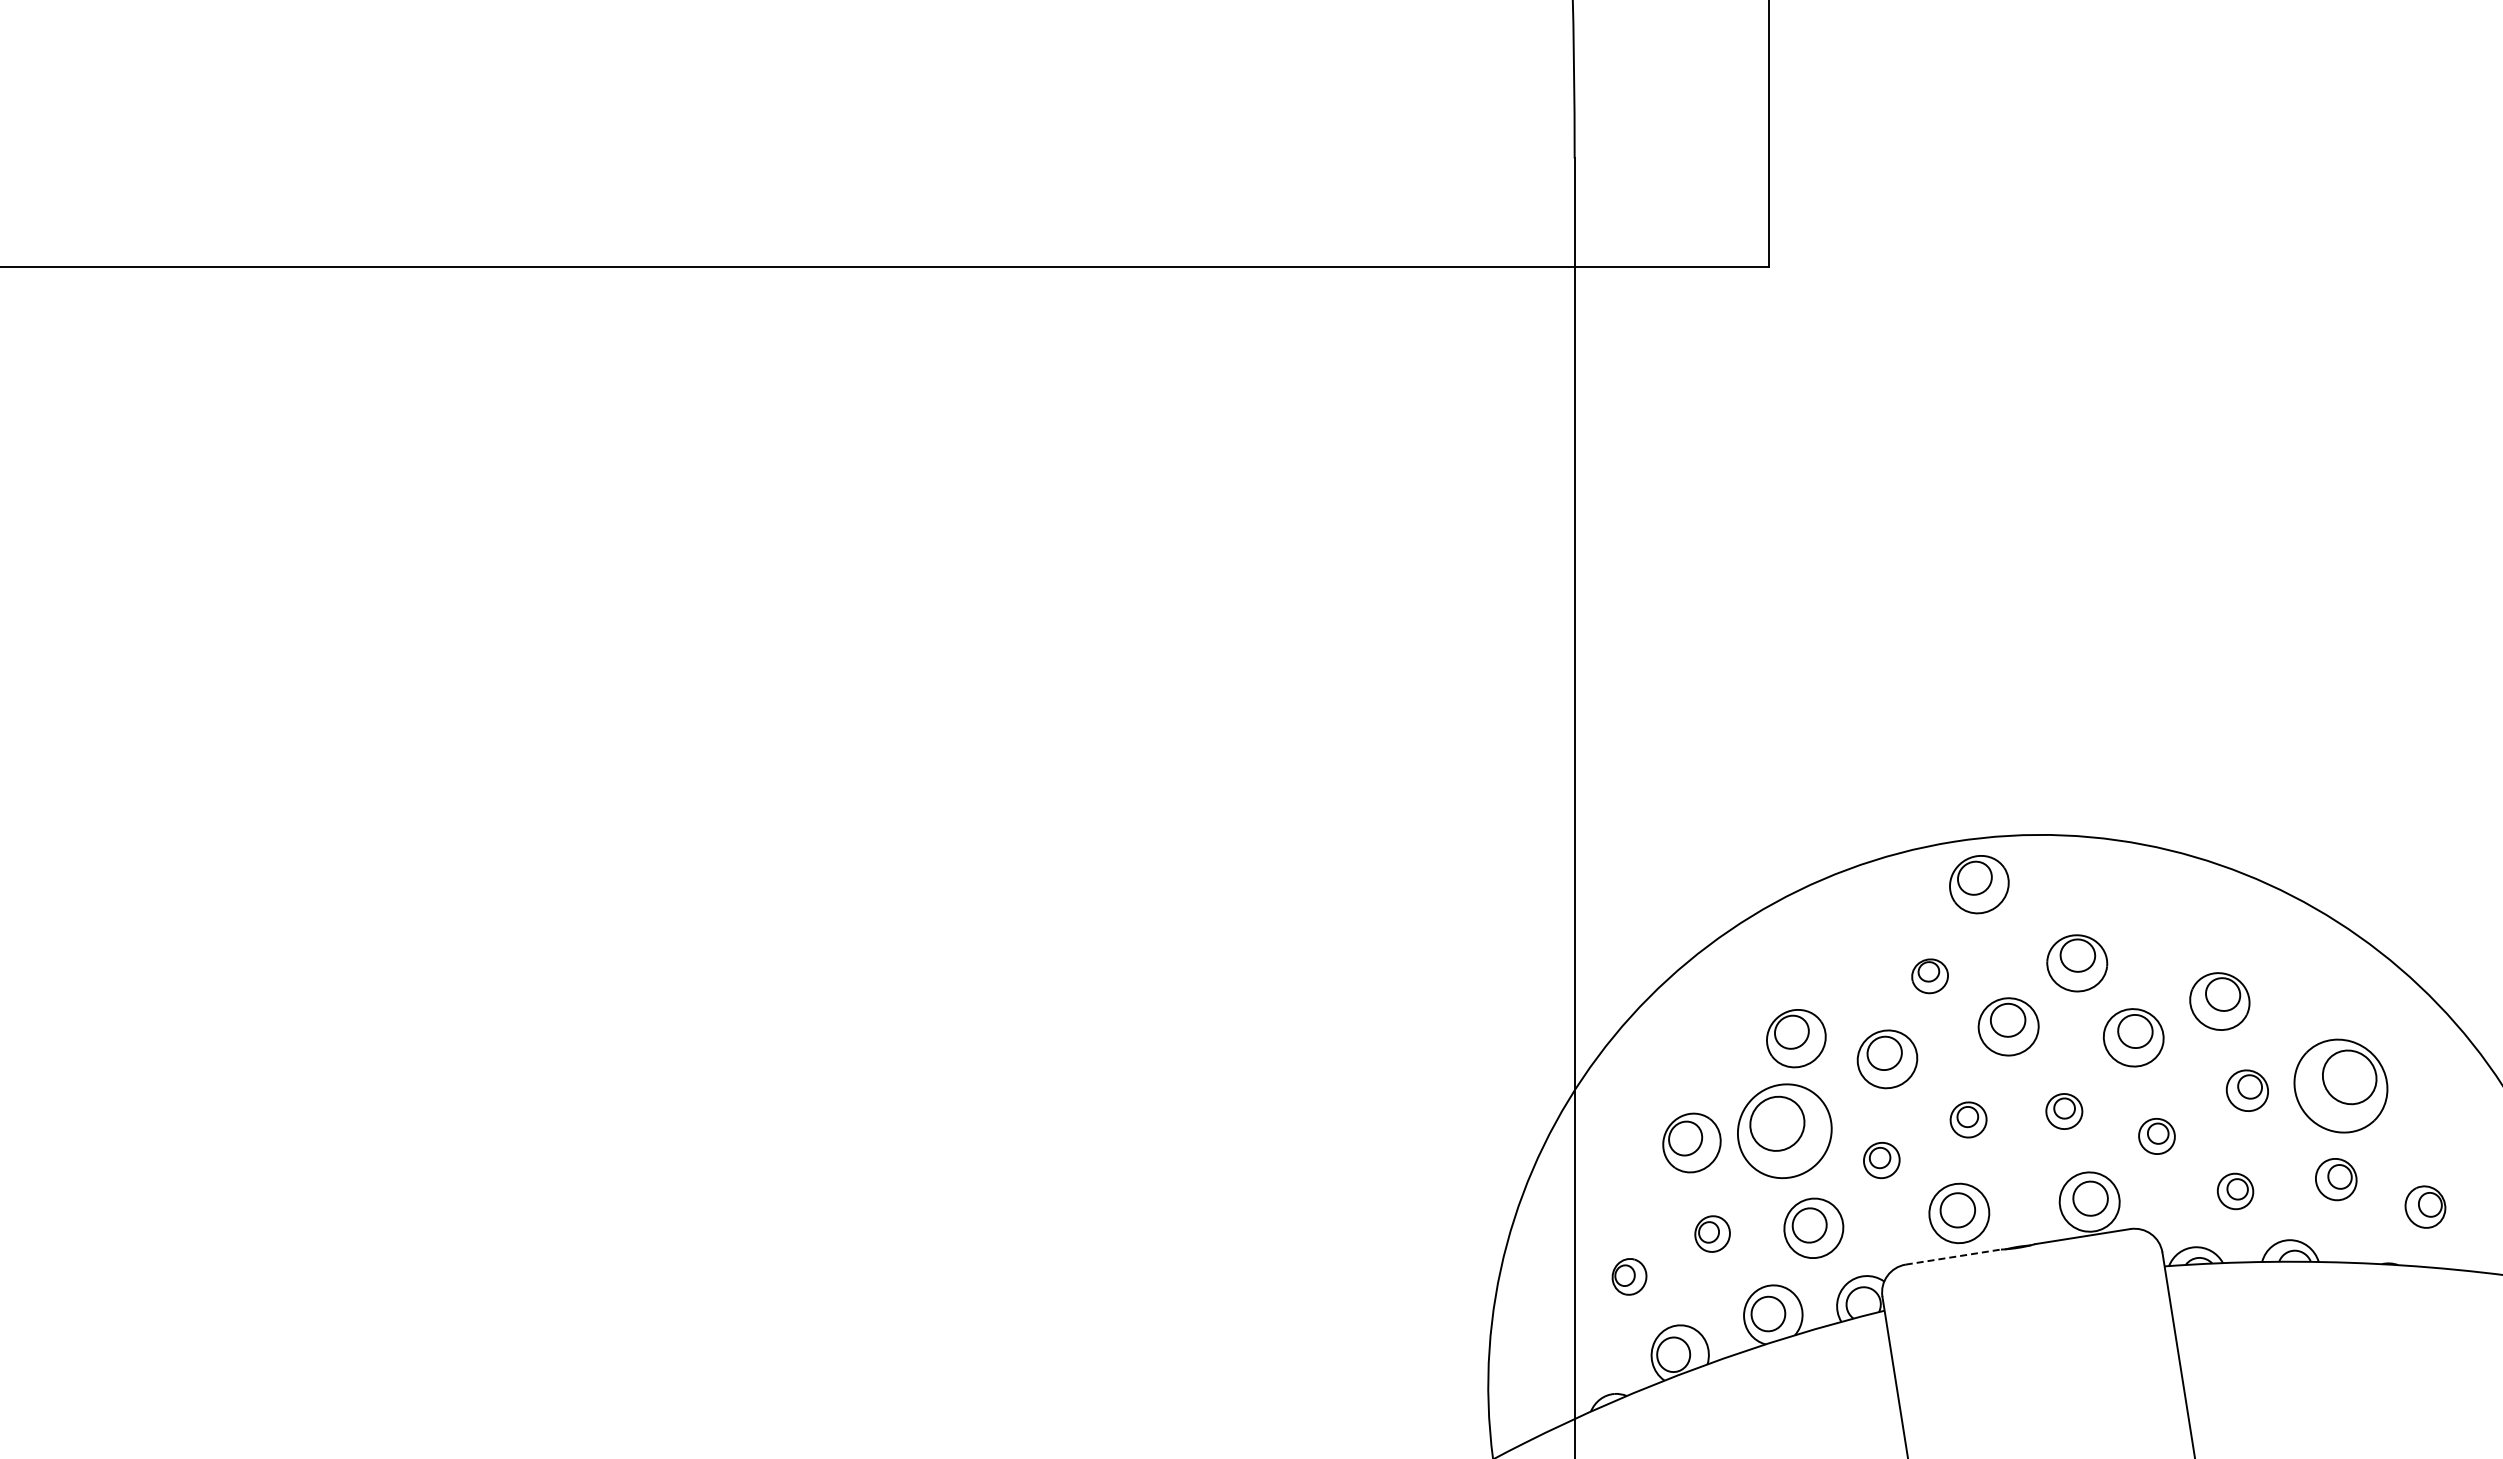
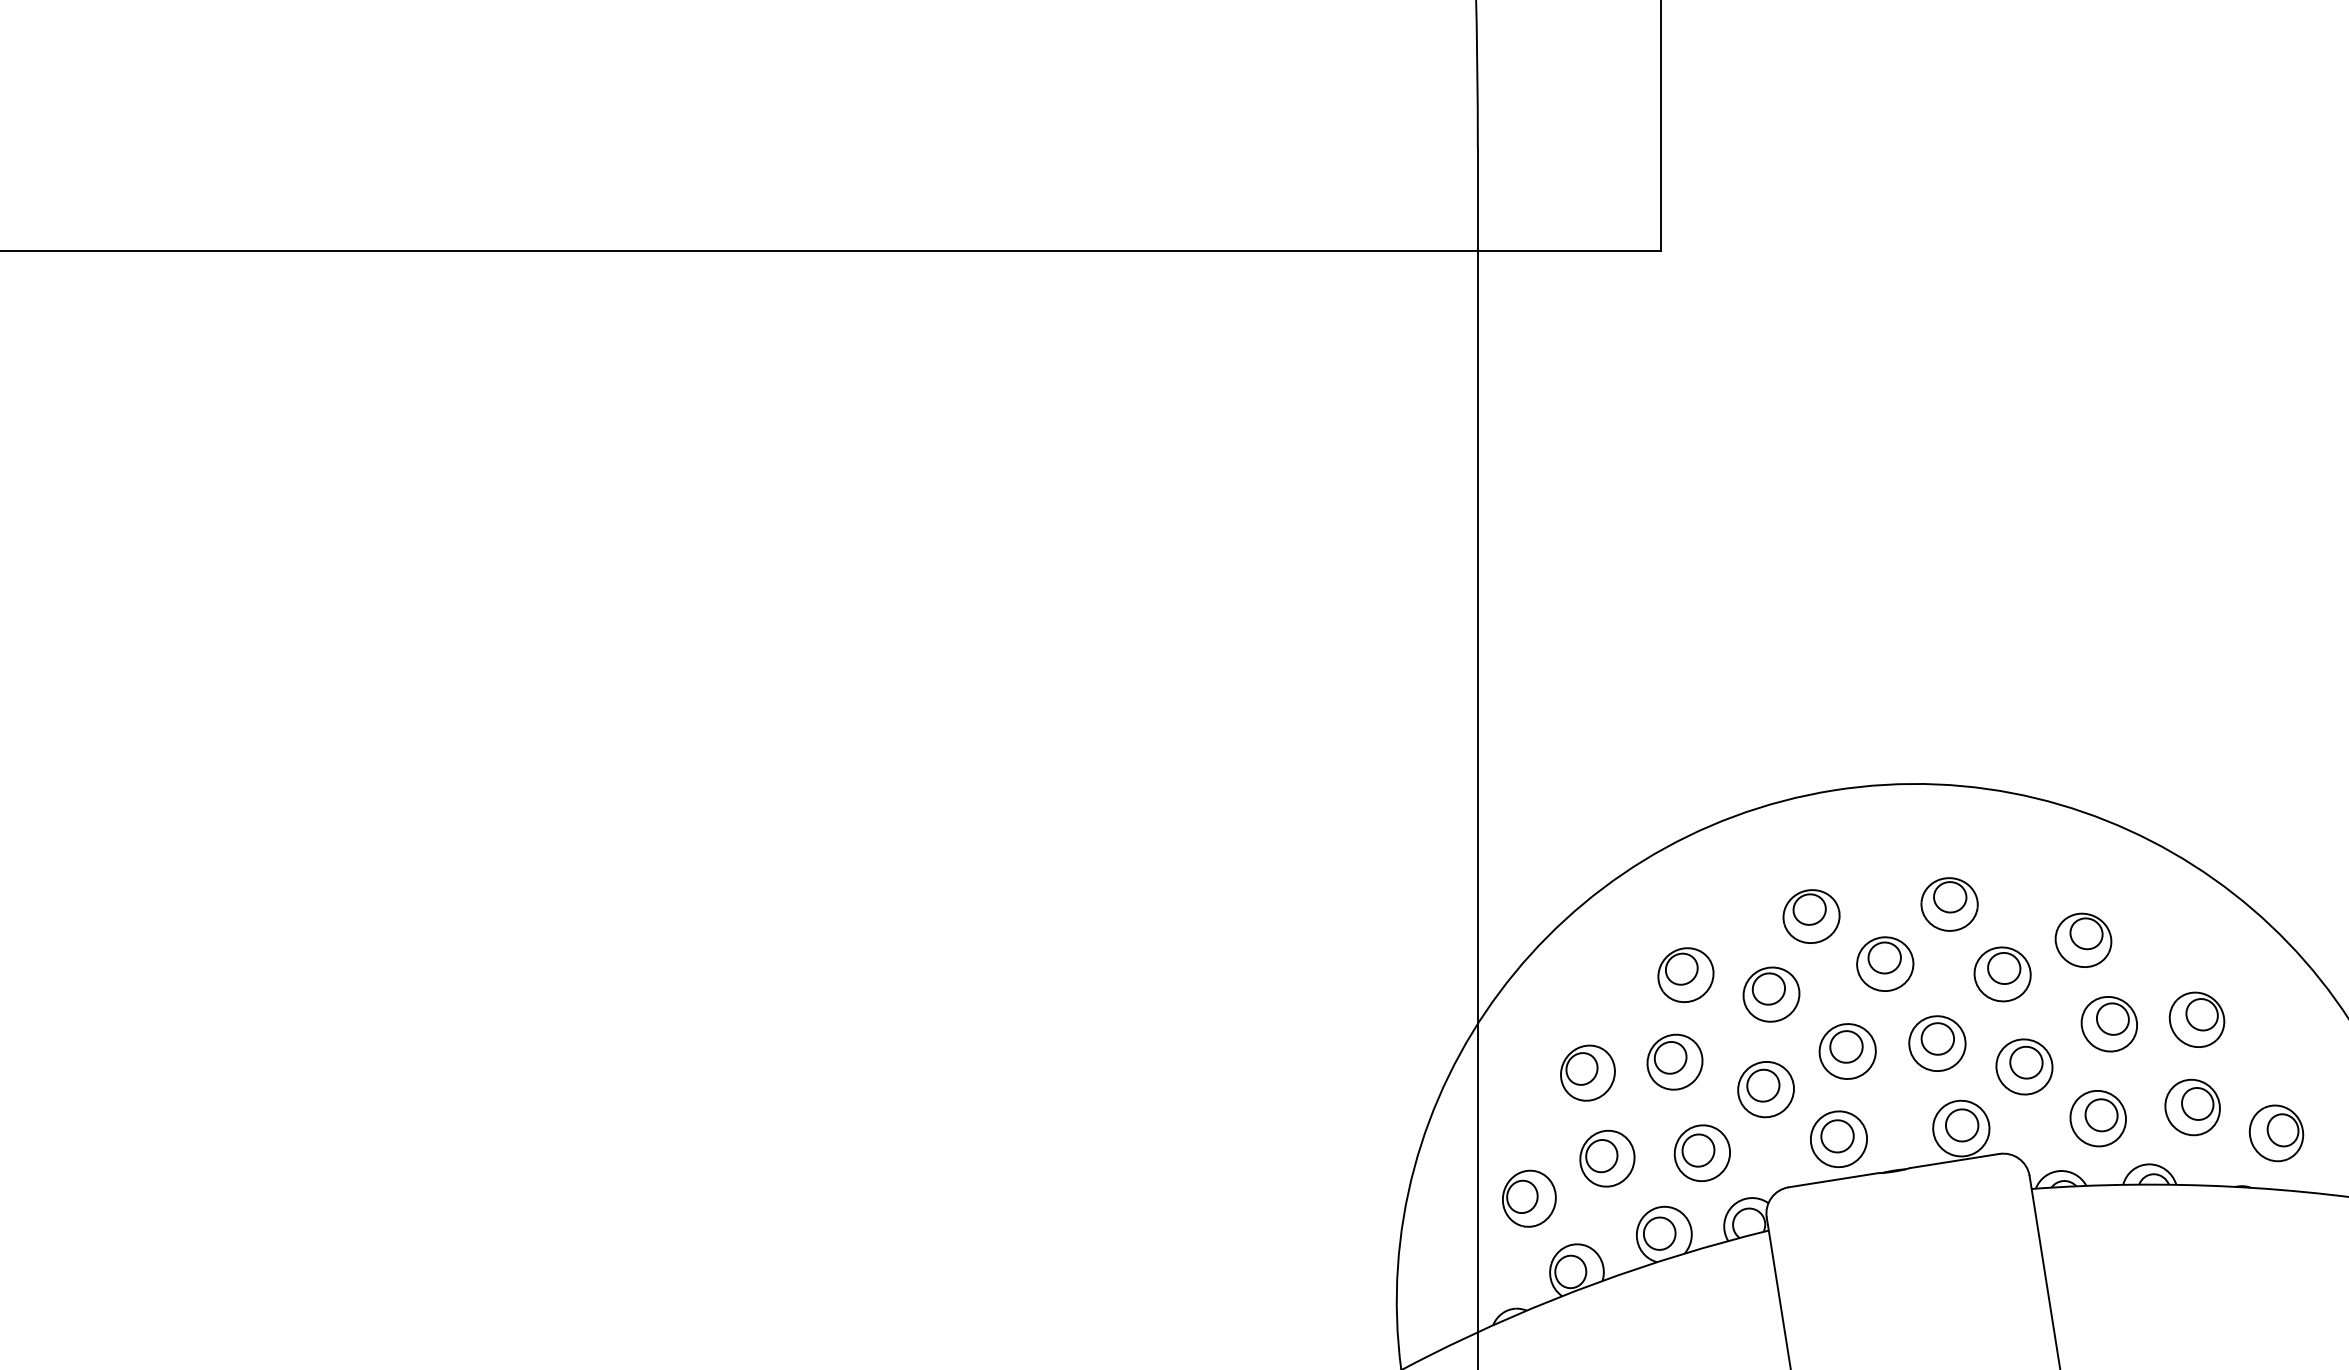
part: (1979, 884) -> (1857, 830), removed
part: (1929, 976) -> (1810, 916), size x1.67
part: (2340, 1086) -> (2196, 1020), size x0.62
part: (2247, 1090) -> (2109, 1023), size x1.43
part: (2064, 1111) -> (1937, 1043), size x1.67
part: (1968, 1119) -> (1847, 1051), size x1.67
part: (1784, 1131) -> (1674, 1062), size x0.62
part: (2156, 1136) -> (2024, 1067), size x1.67
part: (1881, 1160) -> (1765, 1089), size x1.67
part: (2336, 1179) -> (2192, 1107), size x1.43
part: (2235, 1191) -> (2098, 1118), size x1.67
part: (2425, 1206) -> (2276, 1132), size x1.43
part: (1712, 1233) -> (1607, 1158), size x1.67
line: (1953, 1257) -> (1833, 1180), dashed -> solid
part: (1629, 1276) -> (1529, 1198), size x1.67

